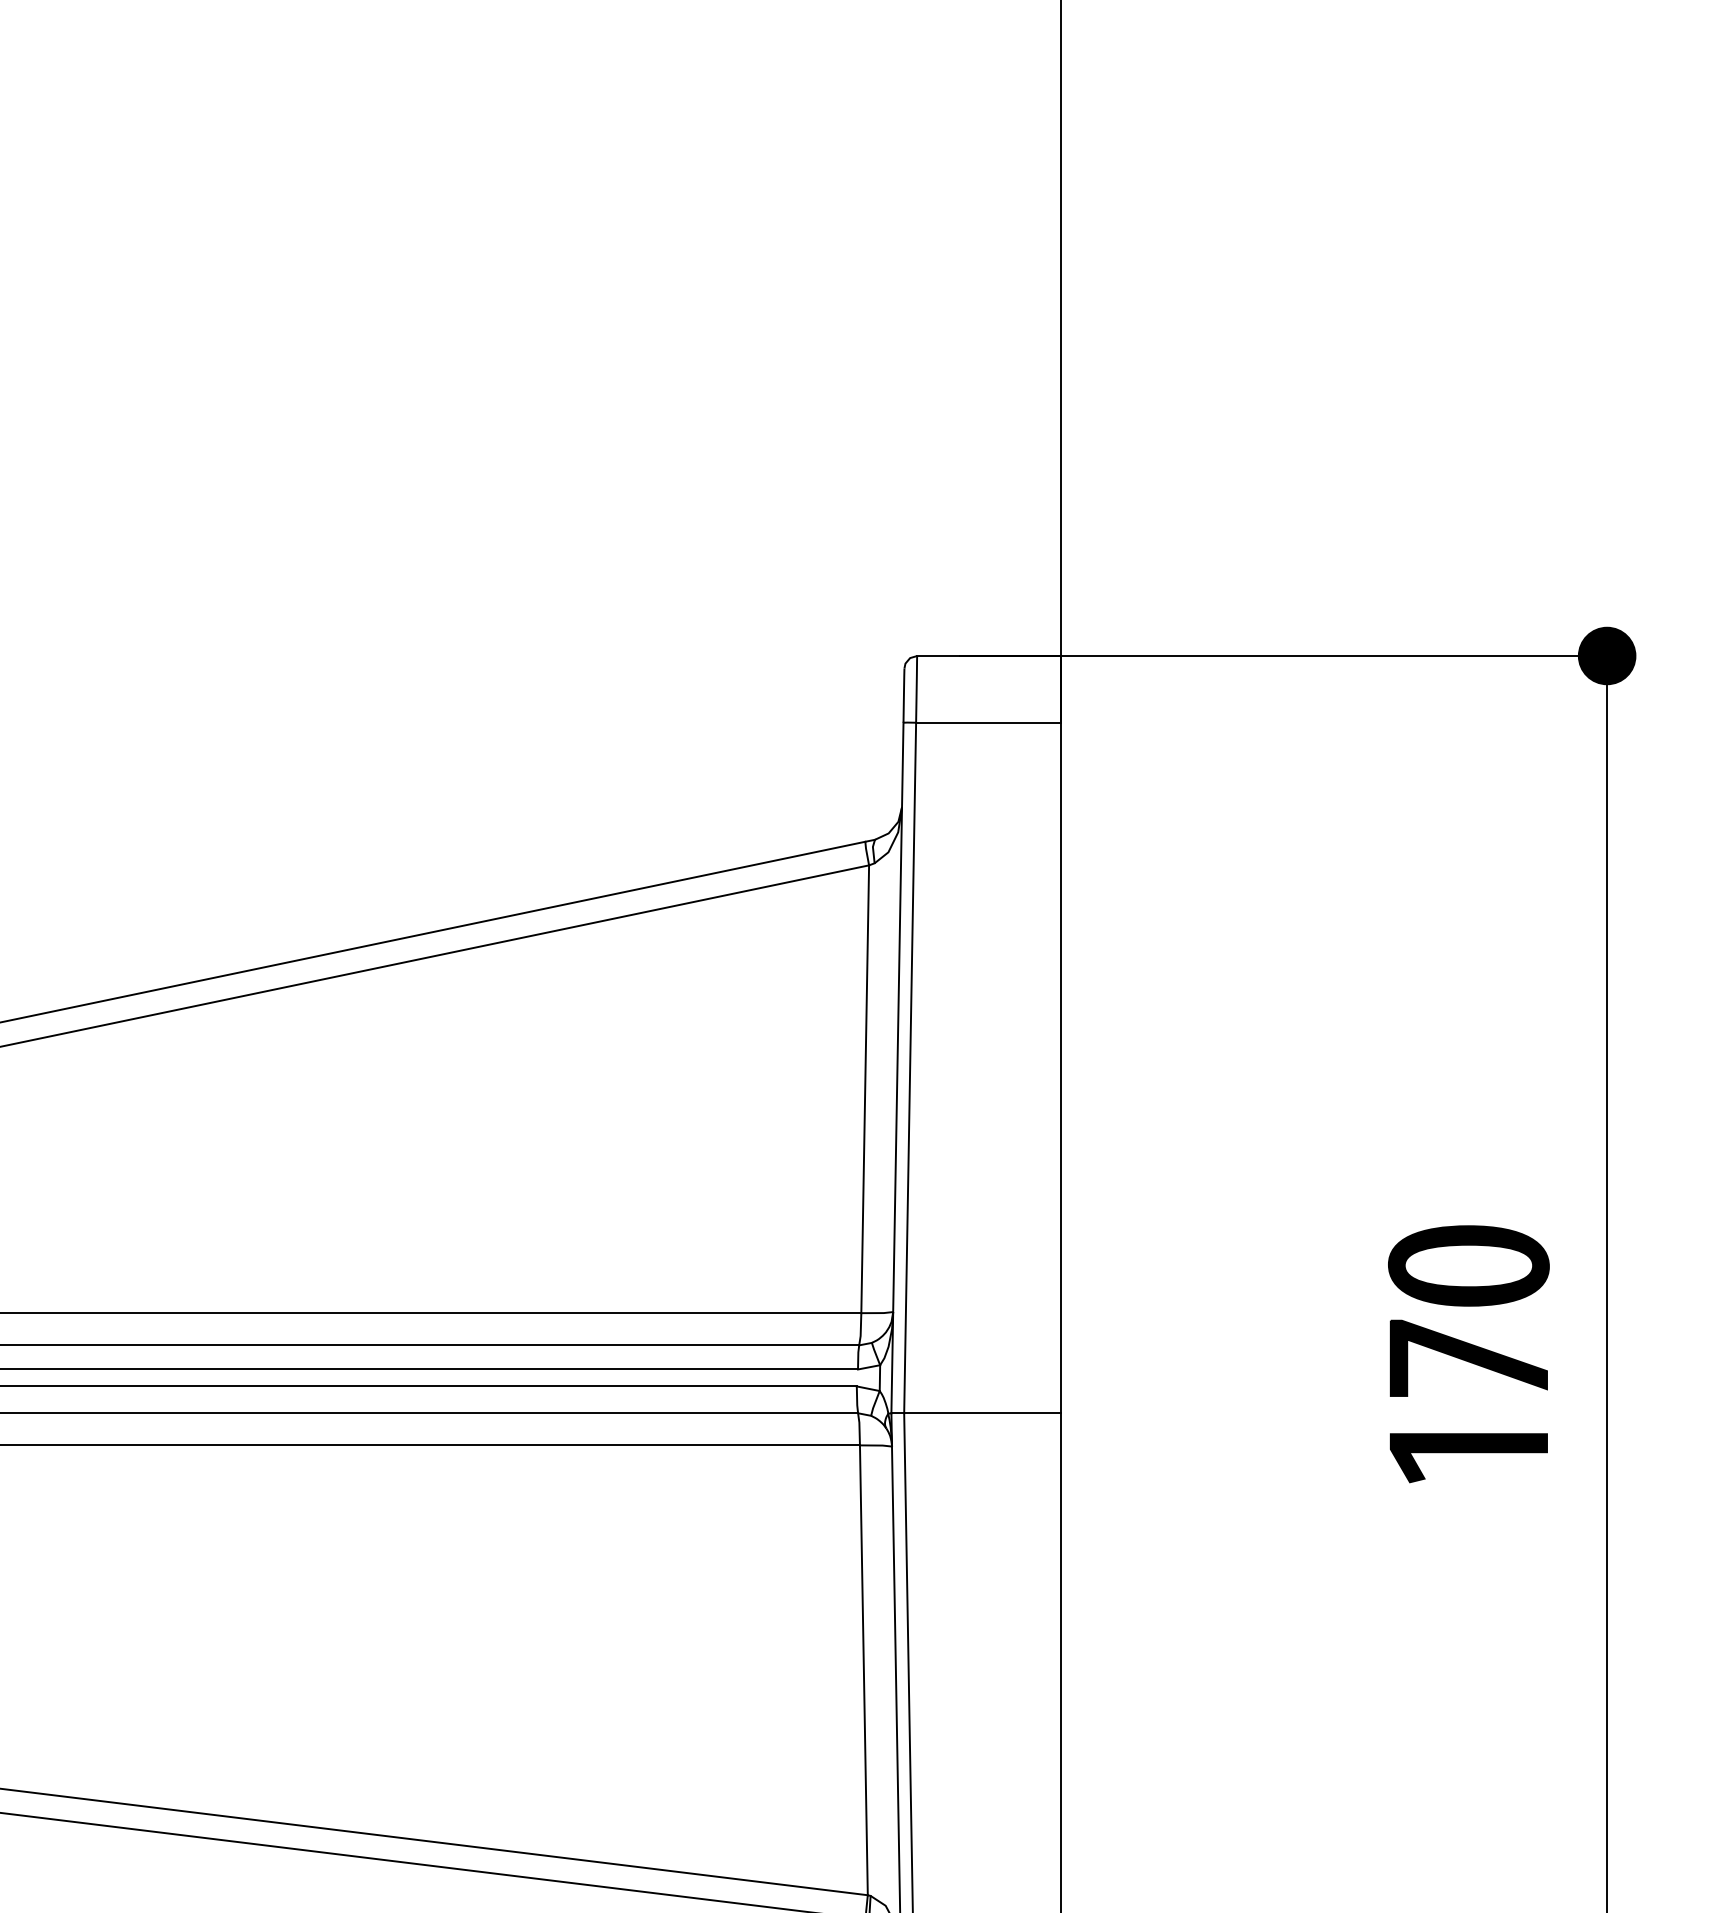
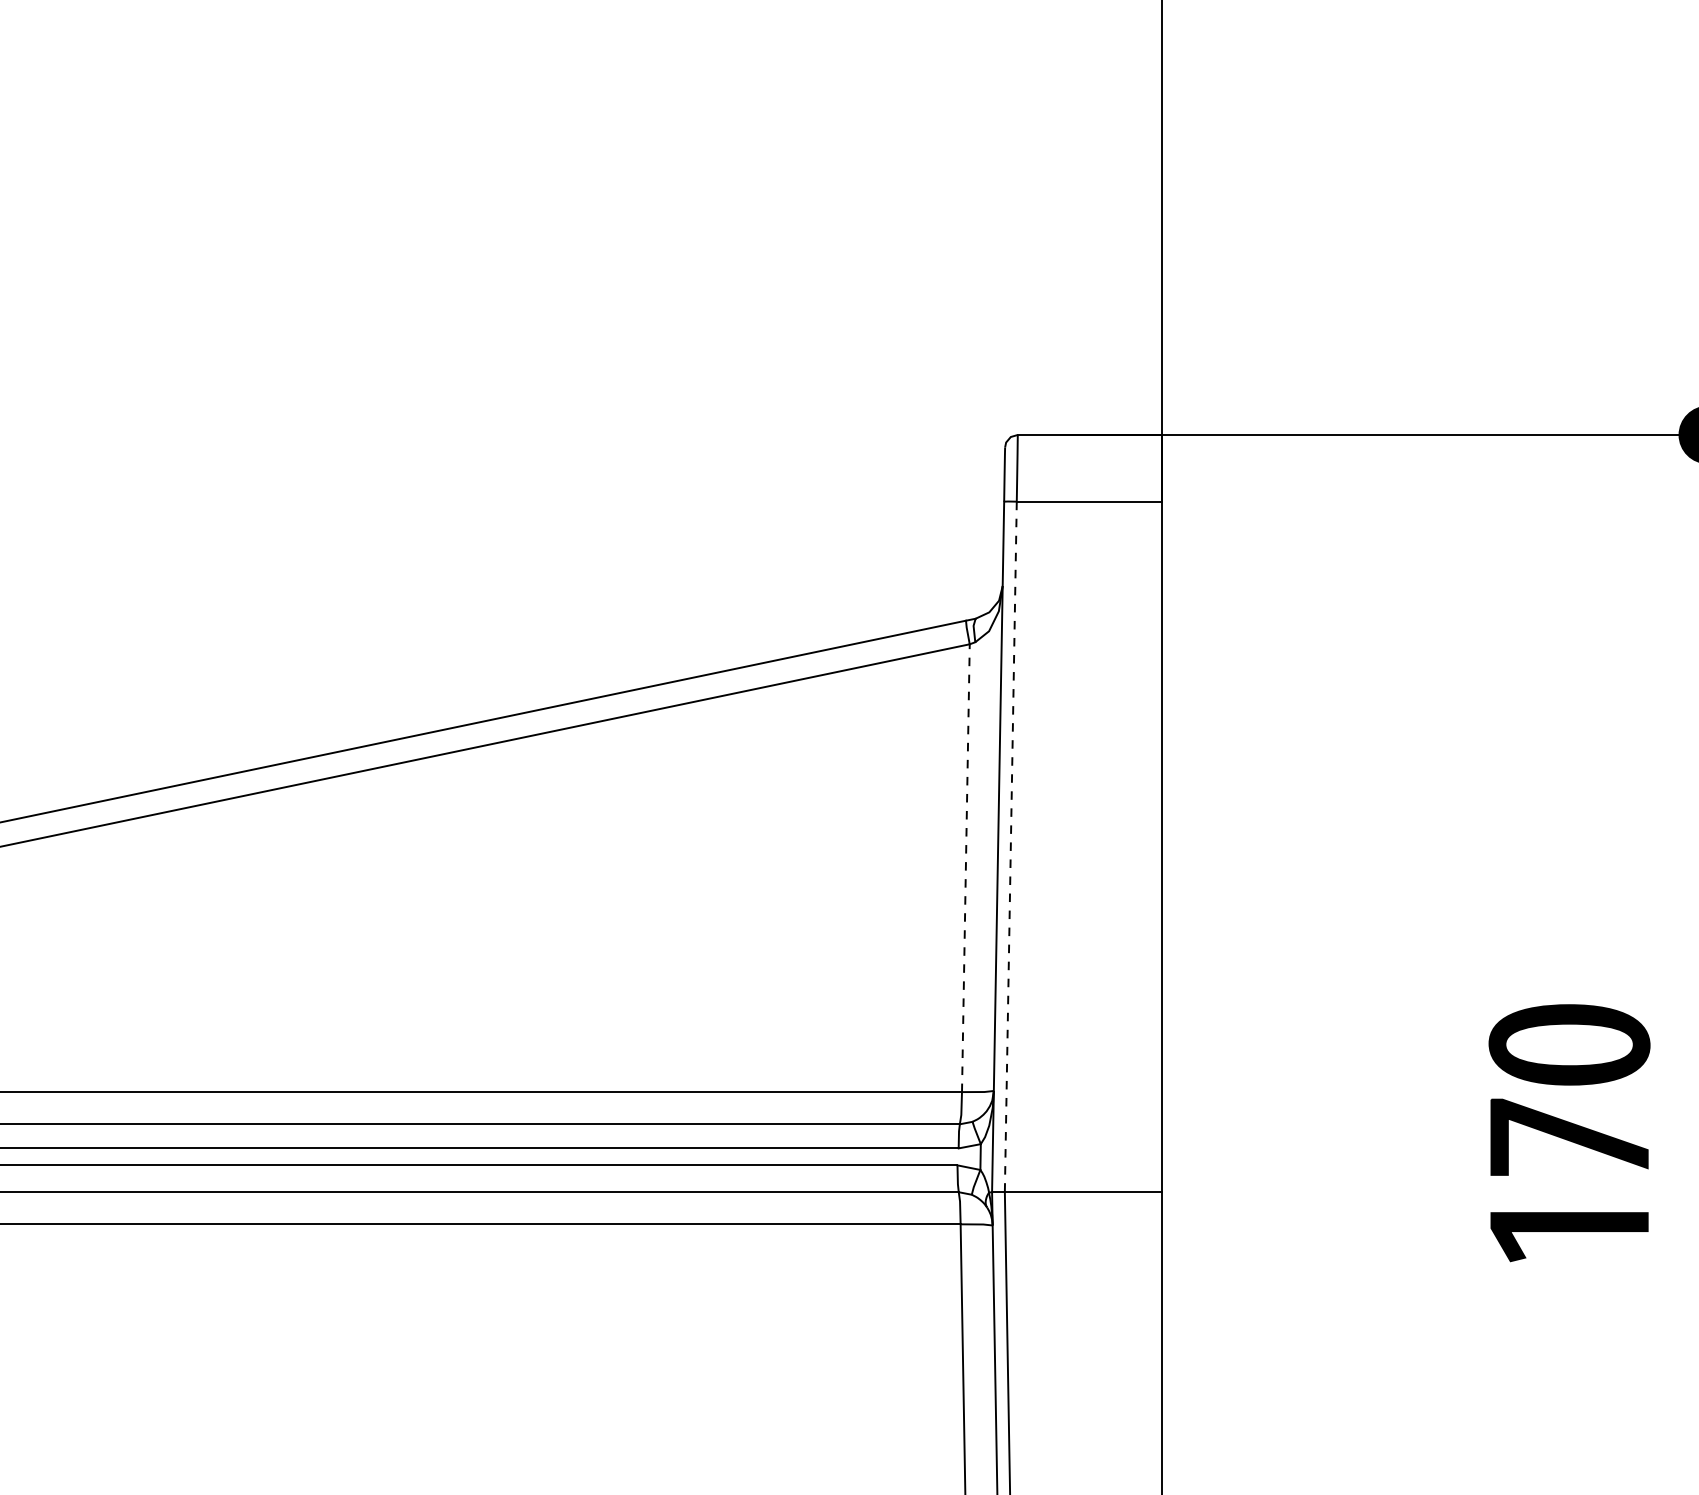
line: (910, 1068) -> (1011, 847), solid -> dashed
line: (865, 1089) -> (966, 868), solid -> dashed

